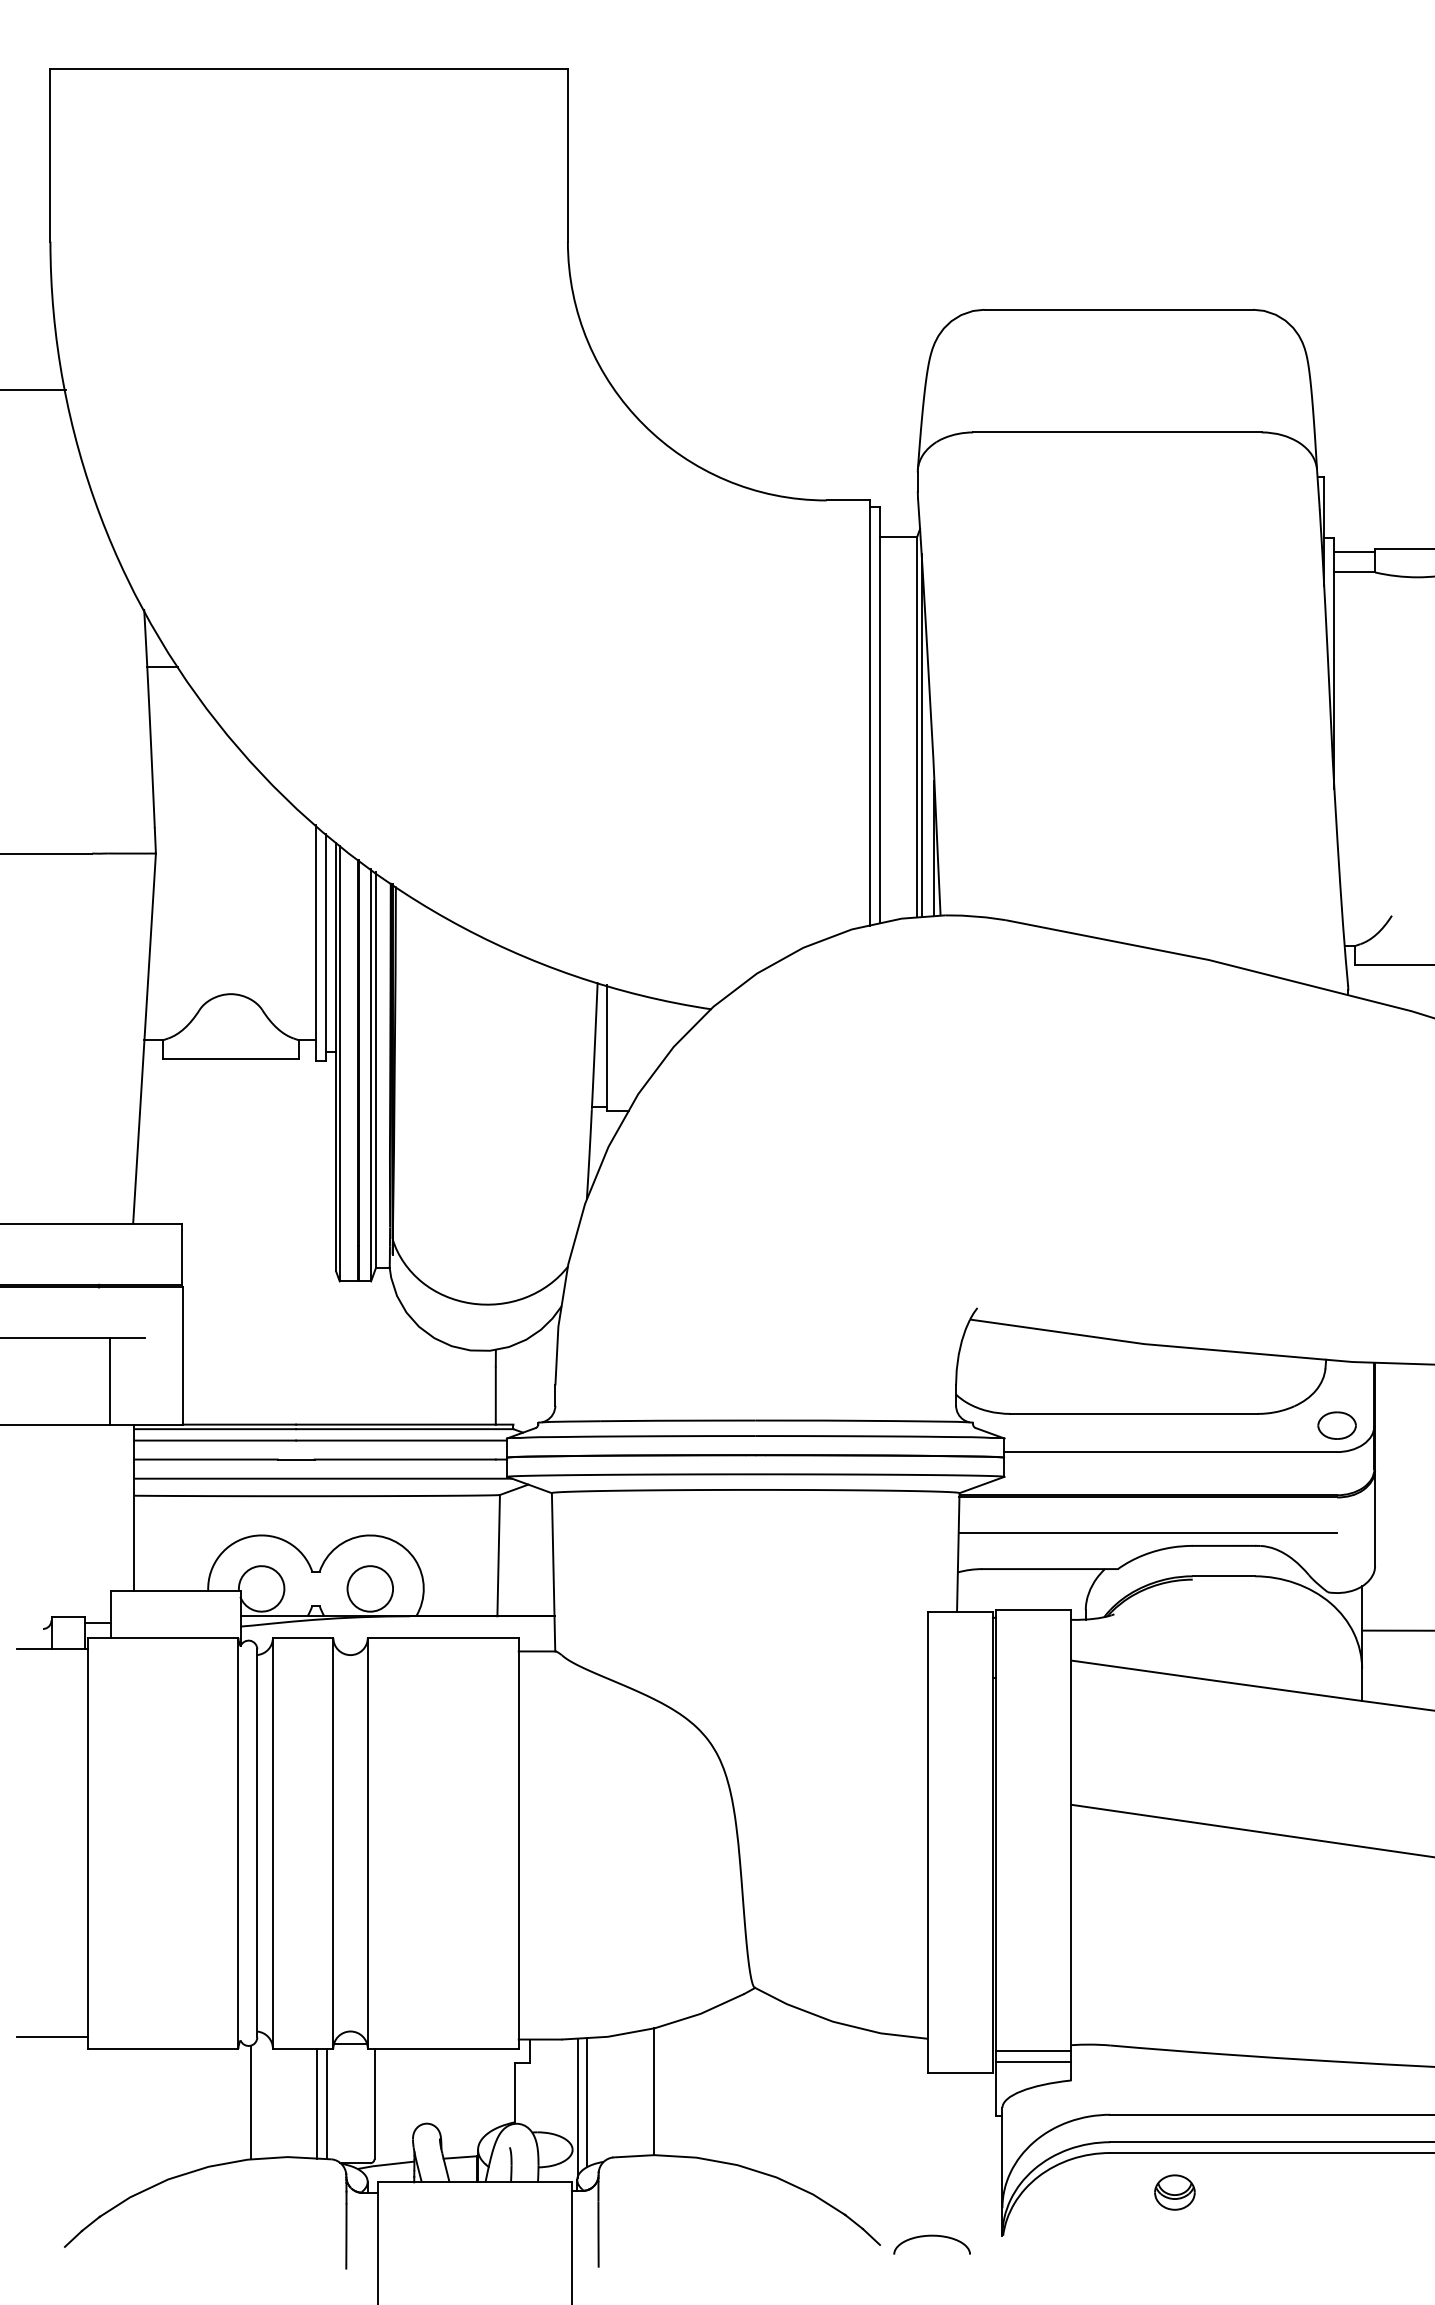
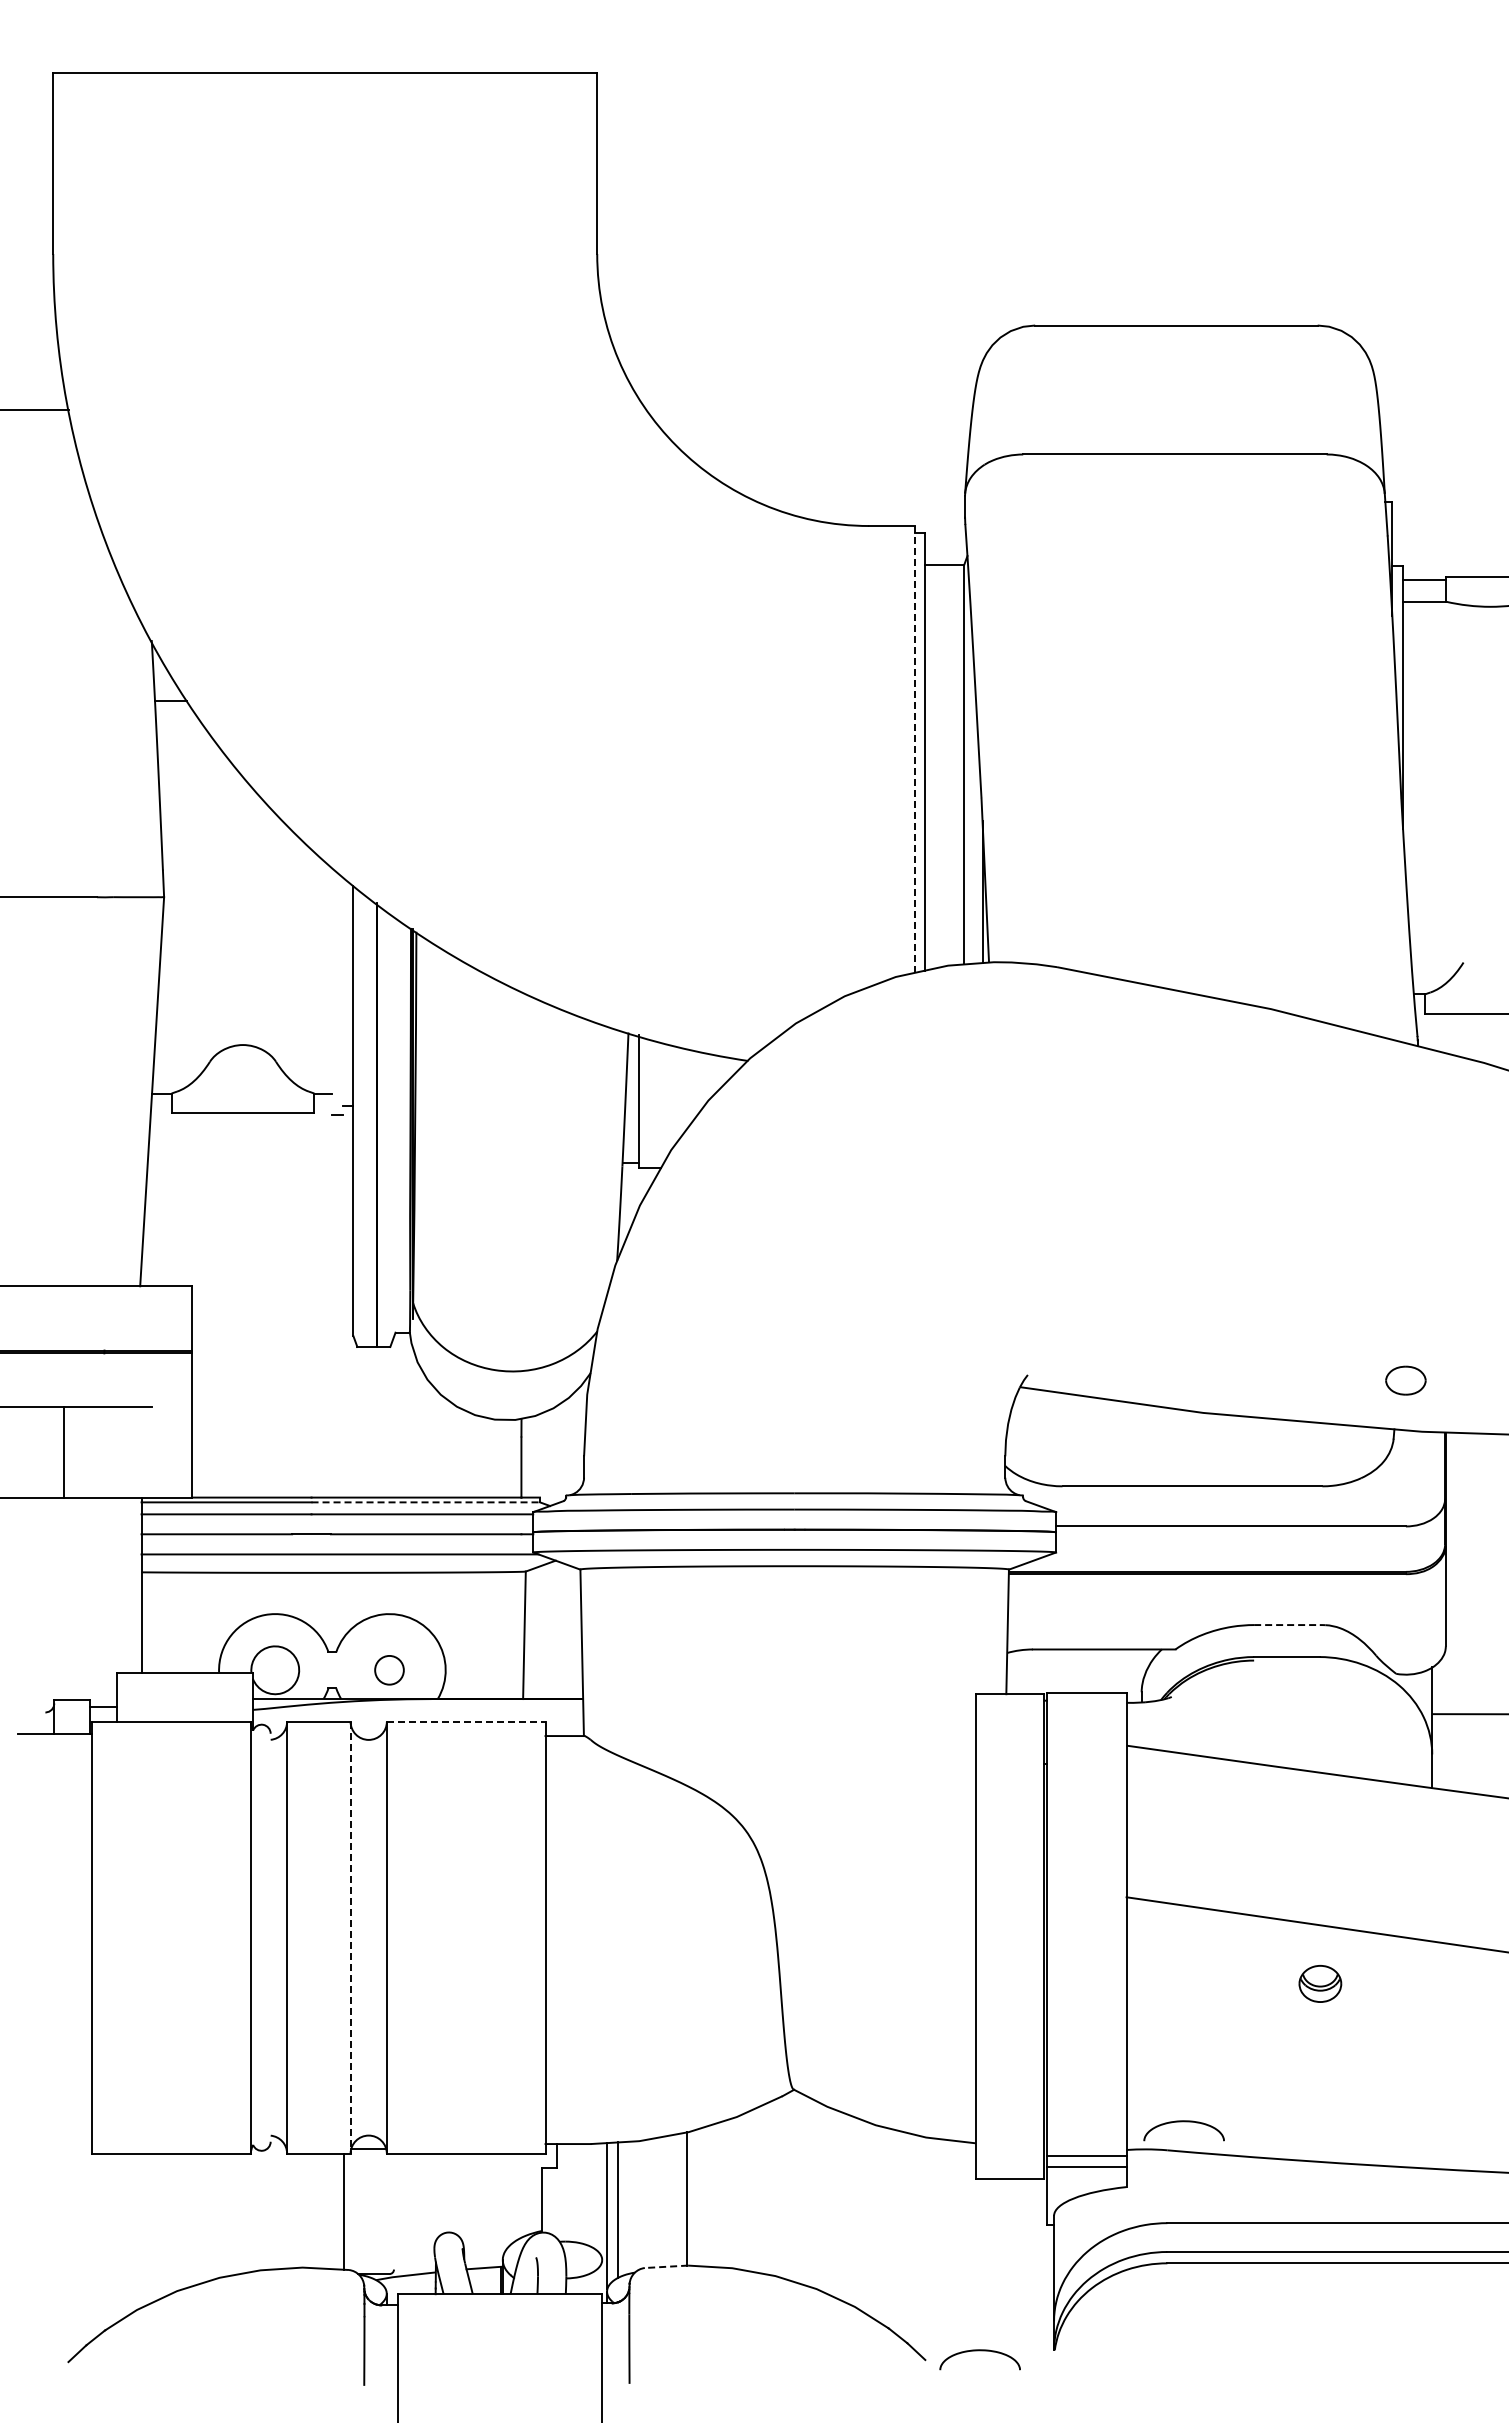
line: (869, 713) -> (914, 749), solid -> dashed
line: (922, 735) -> (969, 773), removed
line: (316, 942) -> (332, 990), removed
line: (325, 947) -> (342, 995), removed
line: (339, 1063) -> (357, 1117), removed
line: (376, 1069) -> (395, 1124), removed
line: (371, 1074) -> (390, 1129), removed
line: (110, 1381) -> (64, 1452), moved
part: (1336, 1425) -> (1405, 1380), moved
line: (405, 1429) -> (426, 1502), solid -> dashed
line: (1147, 1532) -> (1206, 1611), removed
line: (1223, 1546) -> (1286, 1625), solid -> dashed
circle: (370, 1589) -> (389, 1670), size x0.6
line: (443, 1637) -> (466, 1721), solid -> dashed
line: (257, 1843) -> (270, 1937), removed
line: (333, 1843) -> (350, 1937), solid -> dashed
curve: (1125, 2019) -> (1183, 2122), added
line: (51, 2037) -> (54, 2141), removed
line: (250, 2102) -> (263, 2210), removed
line: (317, 2103) -> (333, 2211), removed
line: (375, 2103) -> (394, 2211), removed
line: (633, 2156) -> (666, 2266), solid -> dashed
part: (1175, 2192) -> (1320, 1983), moved

